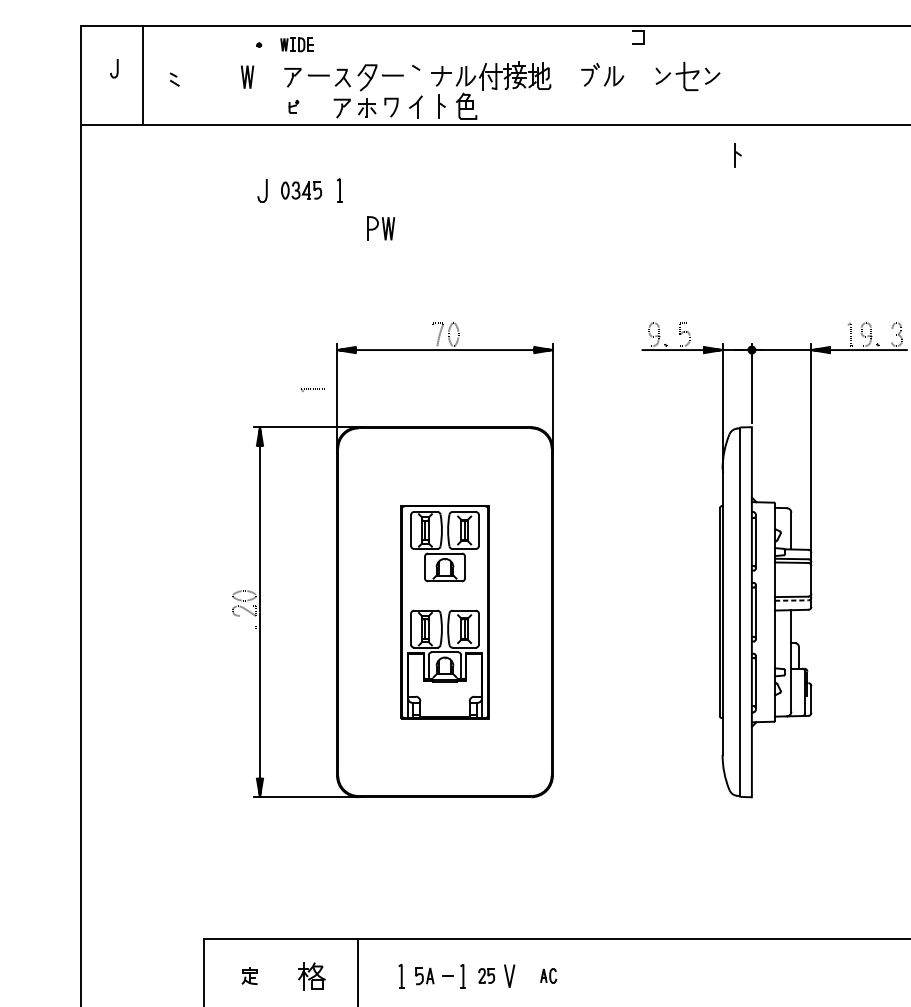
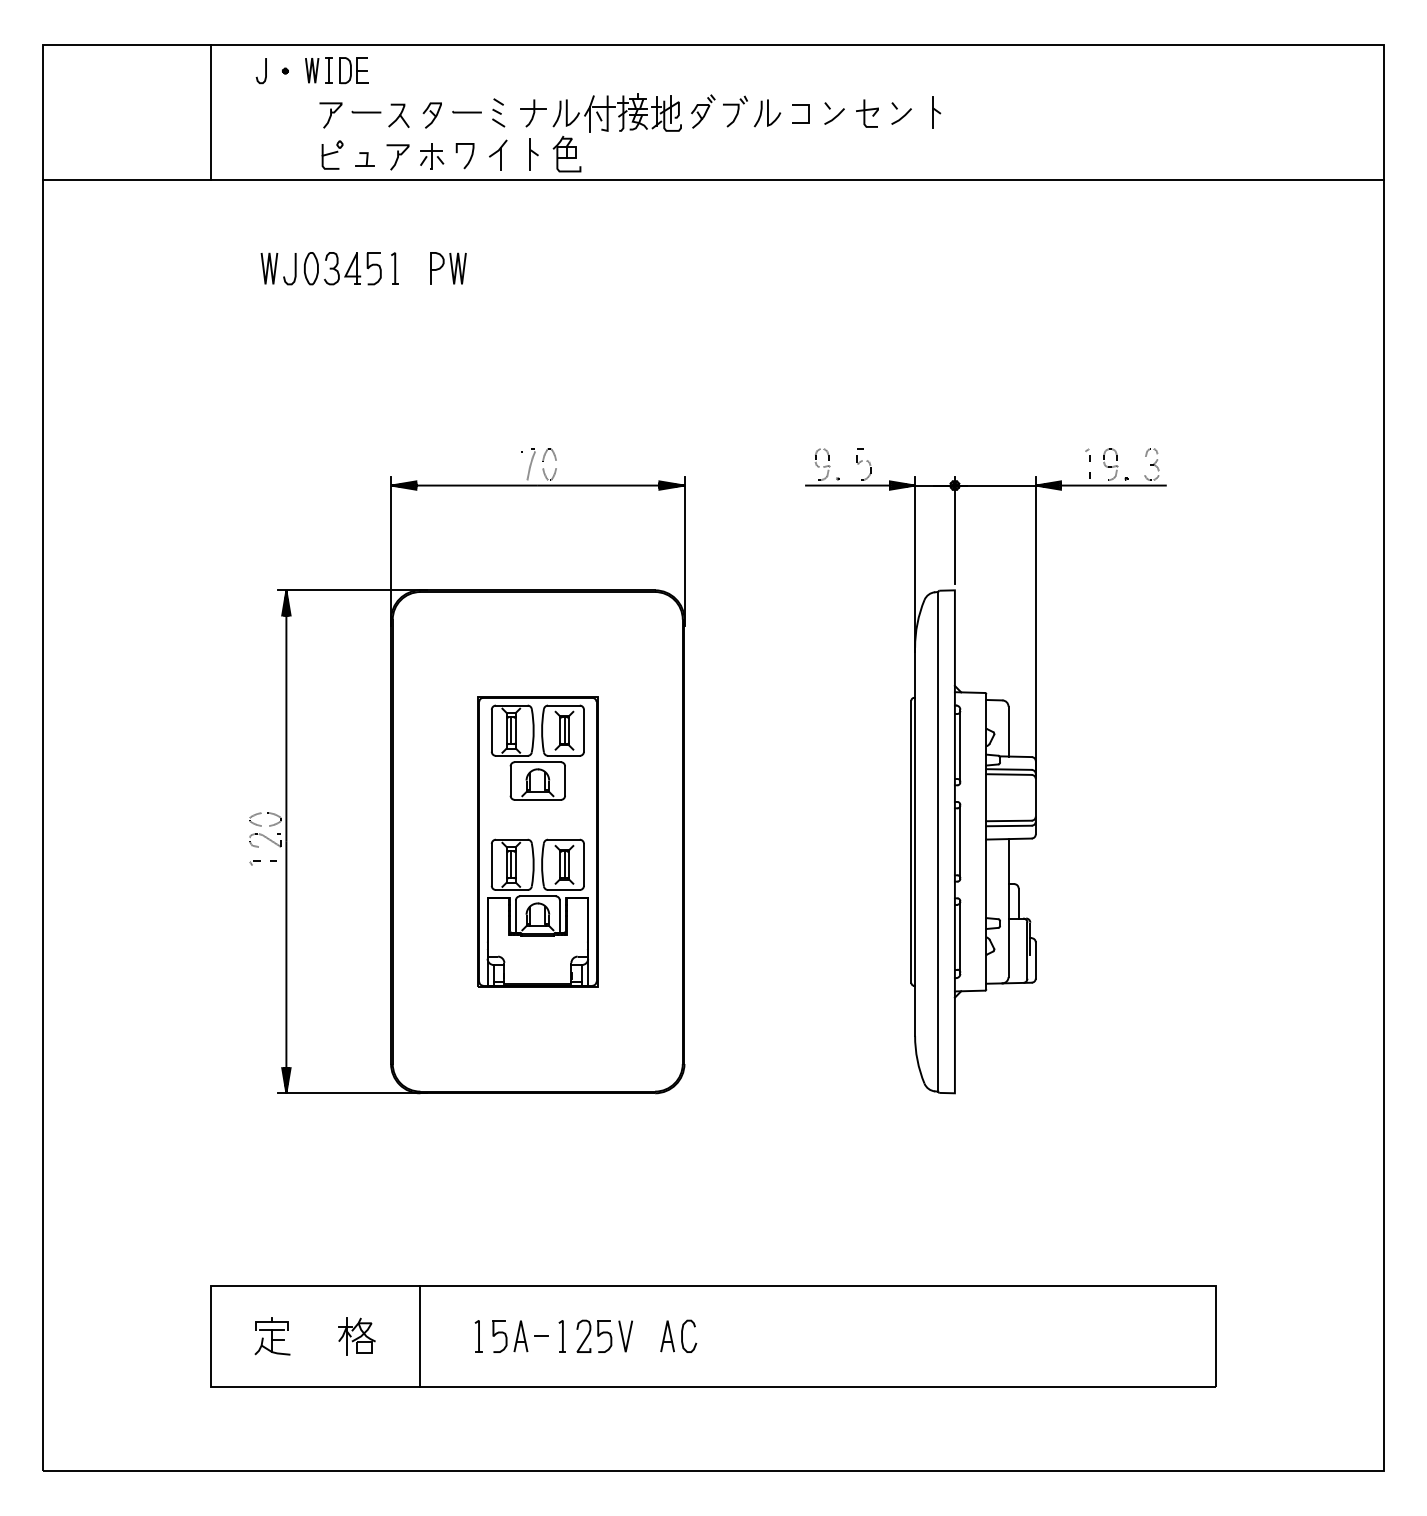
line: (638, 31) -> (800, 105), moved
part: (296, 44) -> (336, 70), size x1.43
curve: (117, 68) -> (265, 71), moved
part: (566, 74) -> (703, 111), added
line: (143, 75) -> (210, 112), moved
part: (687, 76) -> (867, 113), size x0.71
line: (246, 77) -> (268, 268), moved
part: (366, 77) -> (431, 115), size x0.71
part: (174, 79) -> (498, 117), moved
part: (293, 106) -> (332, 154), size x1.67
part: (317, 110) -> (364, 159), added
part: (738, 155) -> (936, 112), moved
part: (301, 190) -> (342, 268), size x1.43
part: (381, 228) -> (448, 268), moved
line: (309, 389) -> (260, 861), moved
line: (792, 600) -> (1009, 826), dashed -> solid
part: (486, 975) -> (594, 1335), size x1.67
part: (548, 975) -> (678, 1335), size x1.67
part: (249, 976) -> (272, 1336), size x1.67
part: (424, 976) -> (510, 1336), size x1.43

